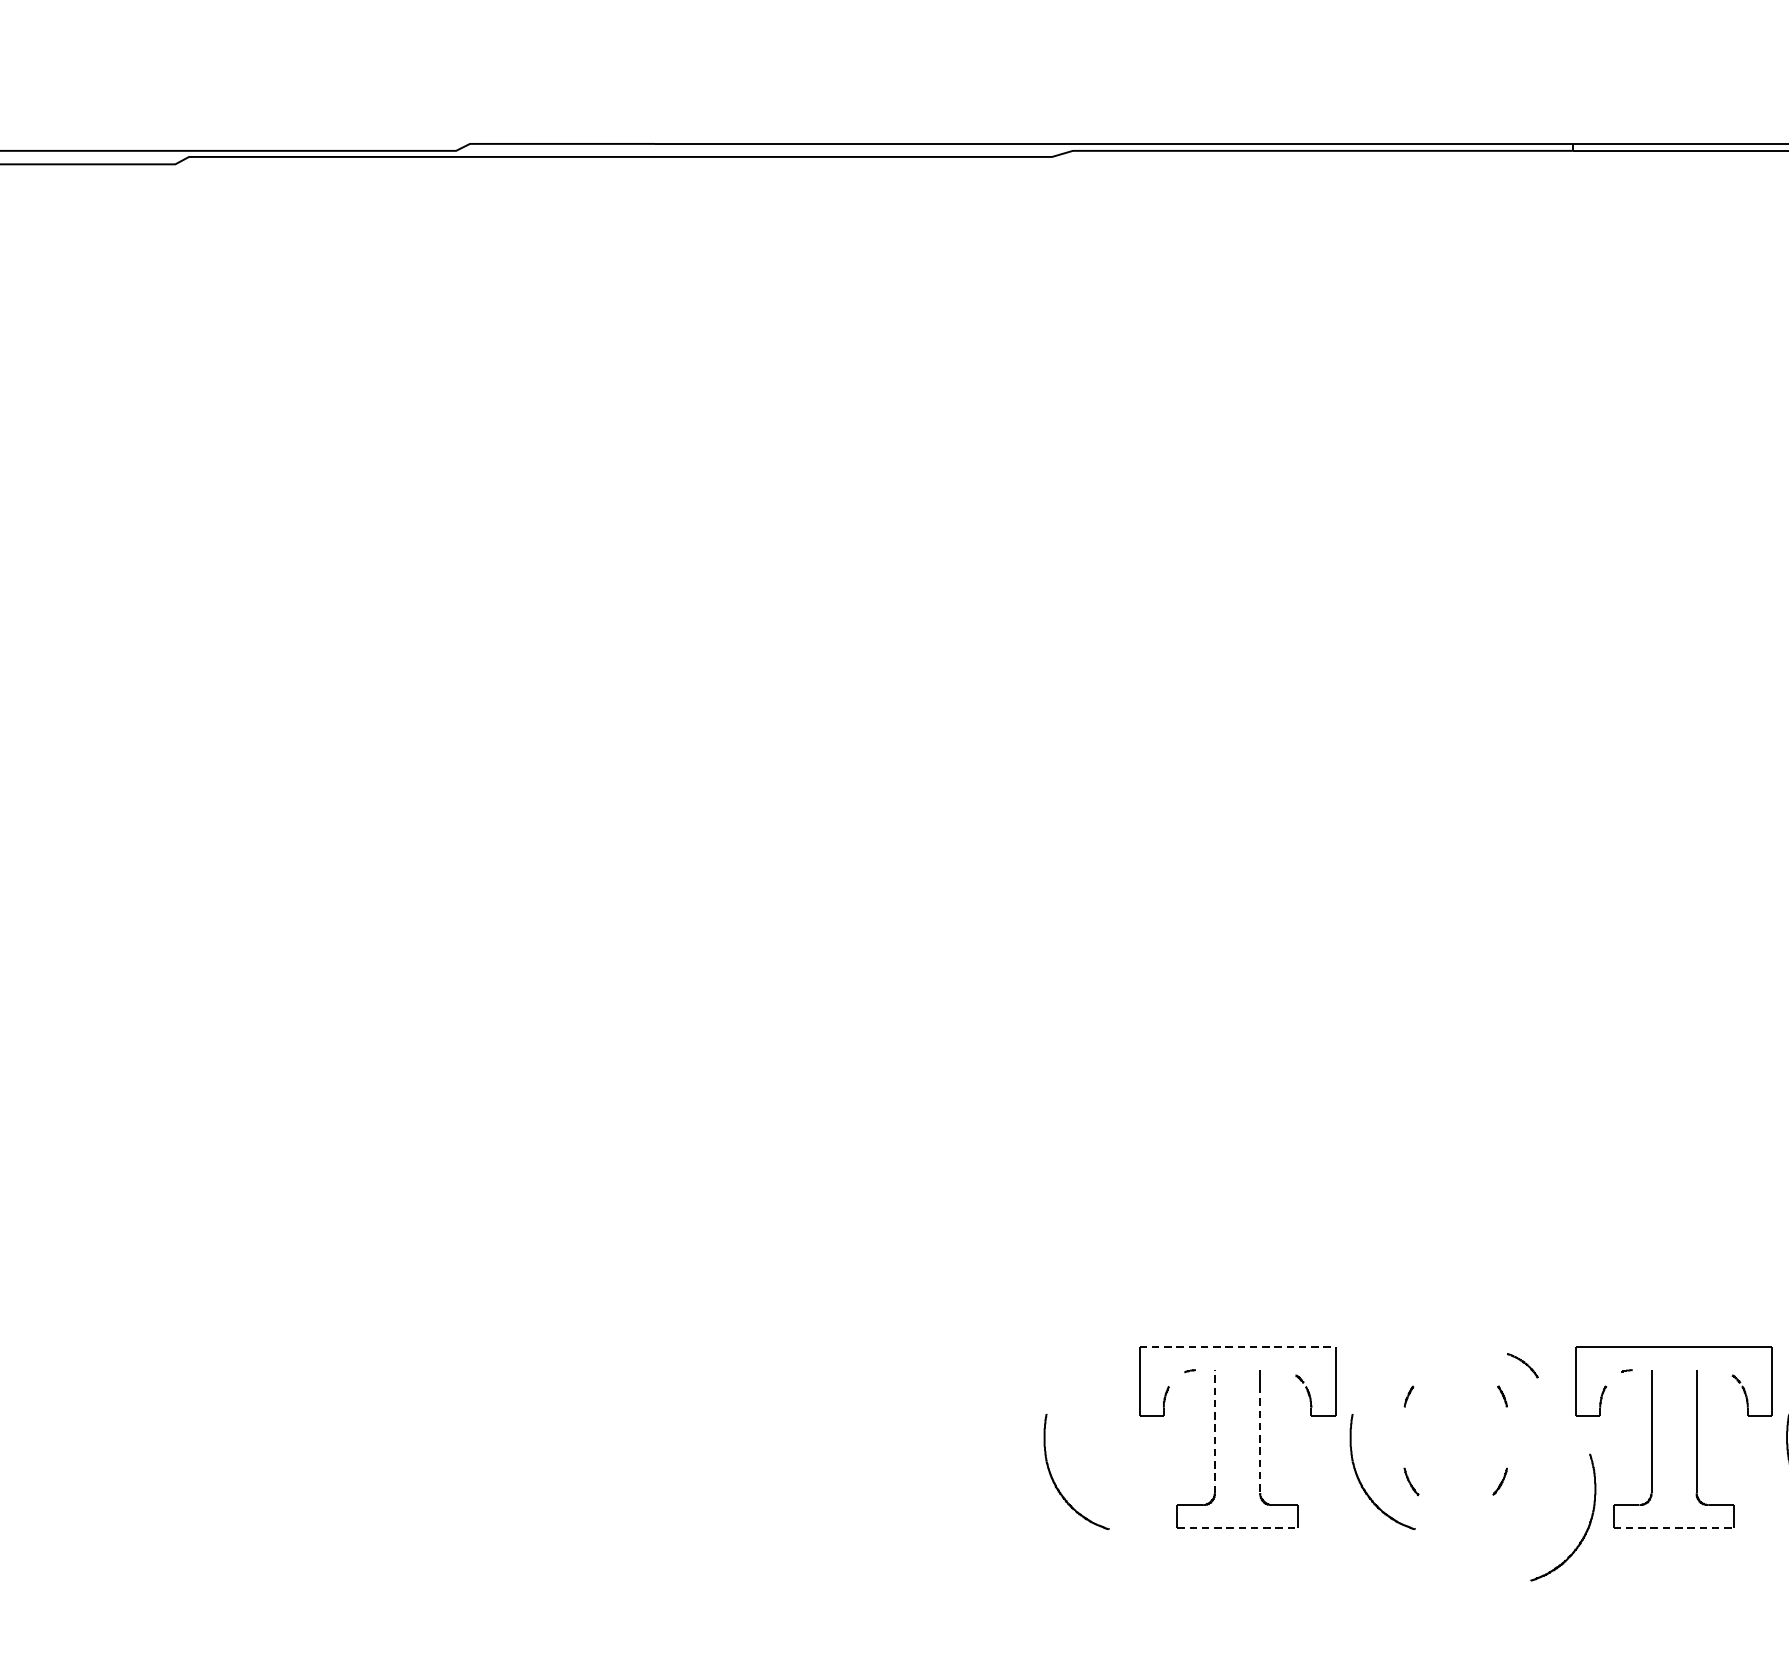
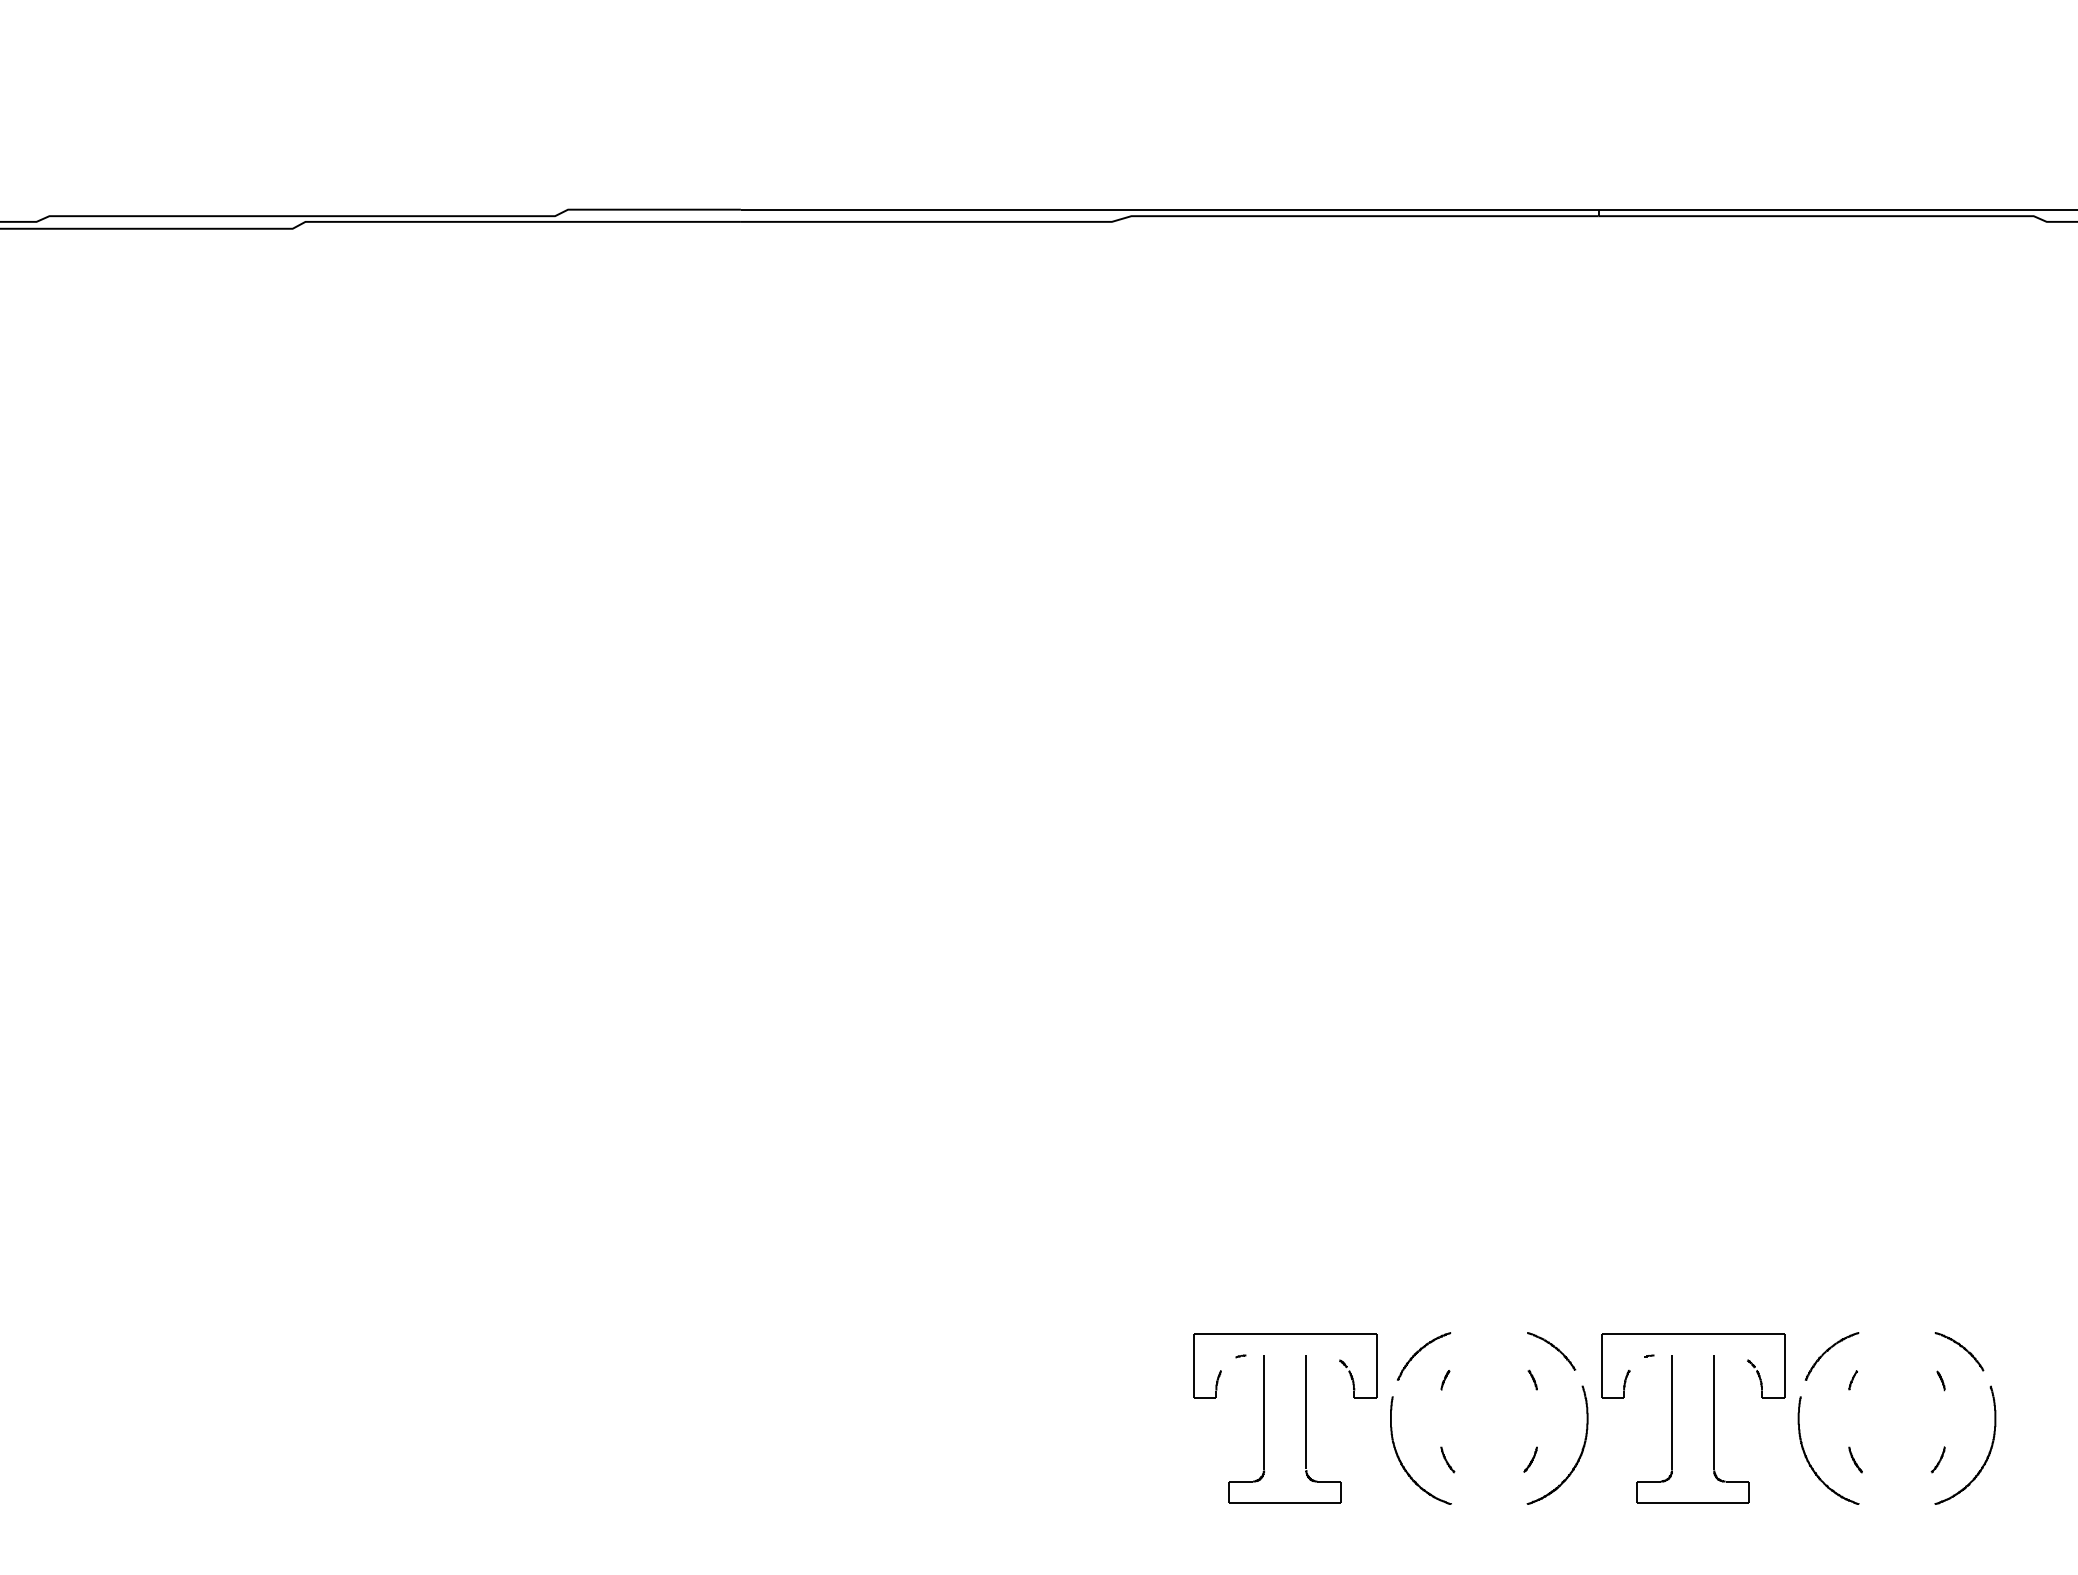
line: (1237, 1347) -> (1285, 1334), dashed -> solid
part: (1522, 1365) -> (1551, 1351), size x1.67
part: (1385, 1371) -> (1423, 1356), added
line: (1215, 1431) -> (1264, 1412), dashed -> solid
line: (1260, 1438) -> (1306, 1419), dashed -> solid
part: (1053, 1478) -> (1113, 1456), removed
part: (1588, 1522) -> (1581, 1449), moved
line: (1237, 1527) -> (1285, 1502), dashed -> solid
line: (1674, 1527) -> (1693, 1502), dashed -> solid

